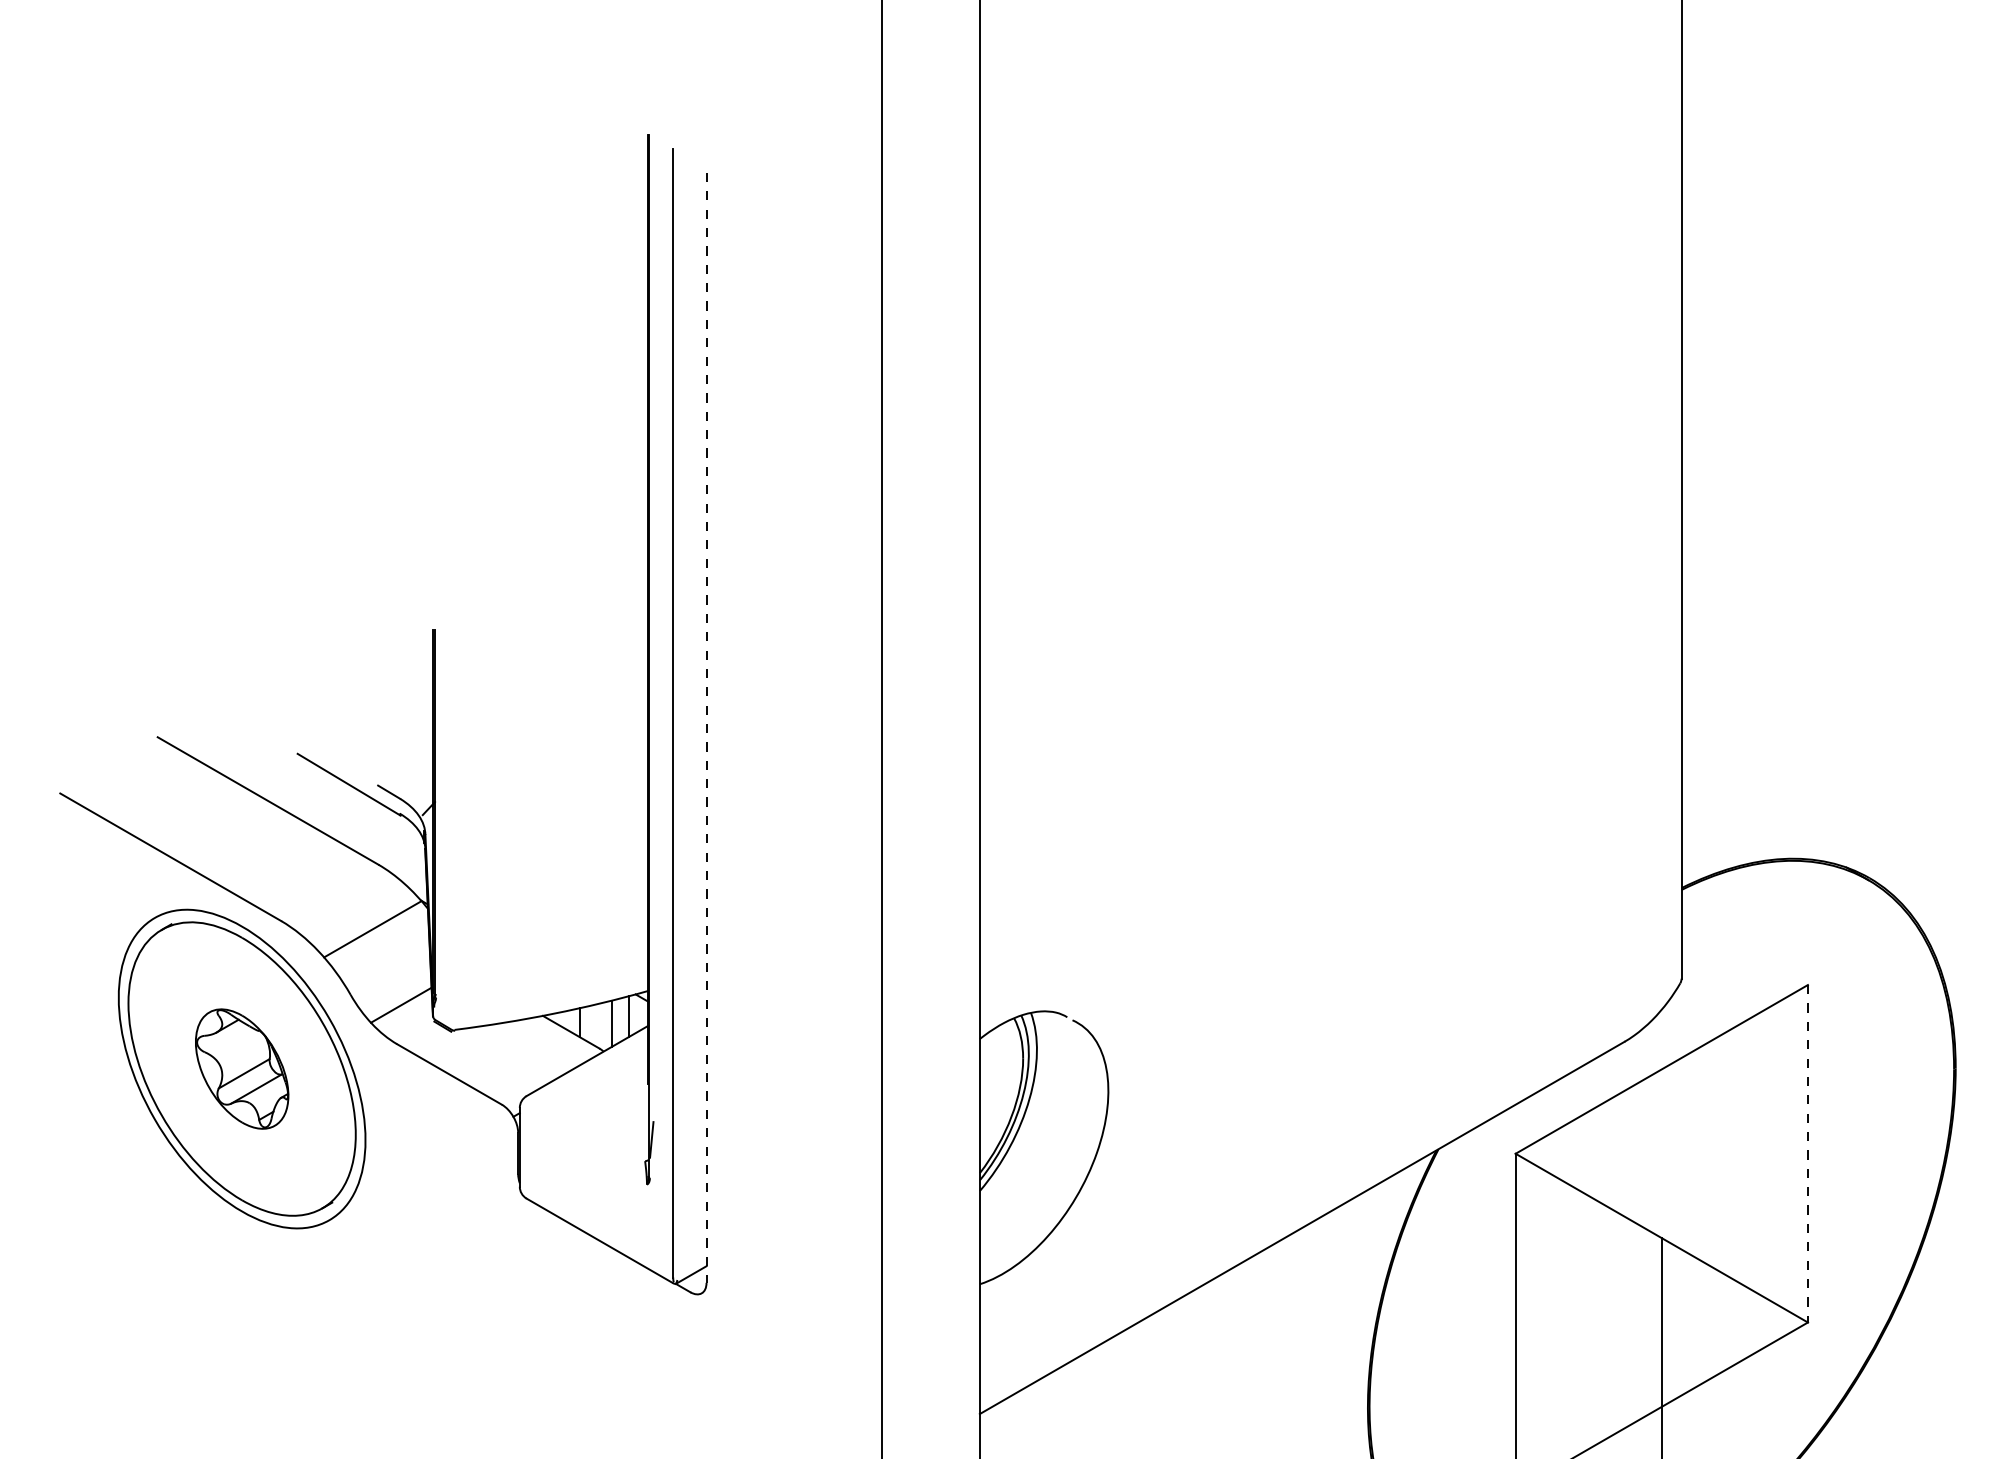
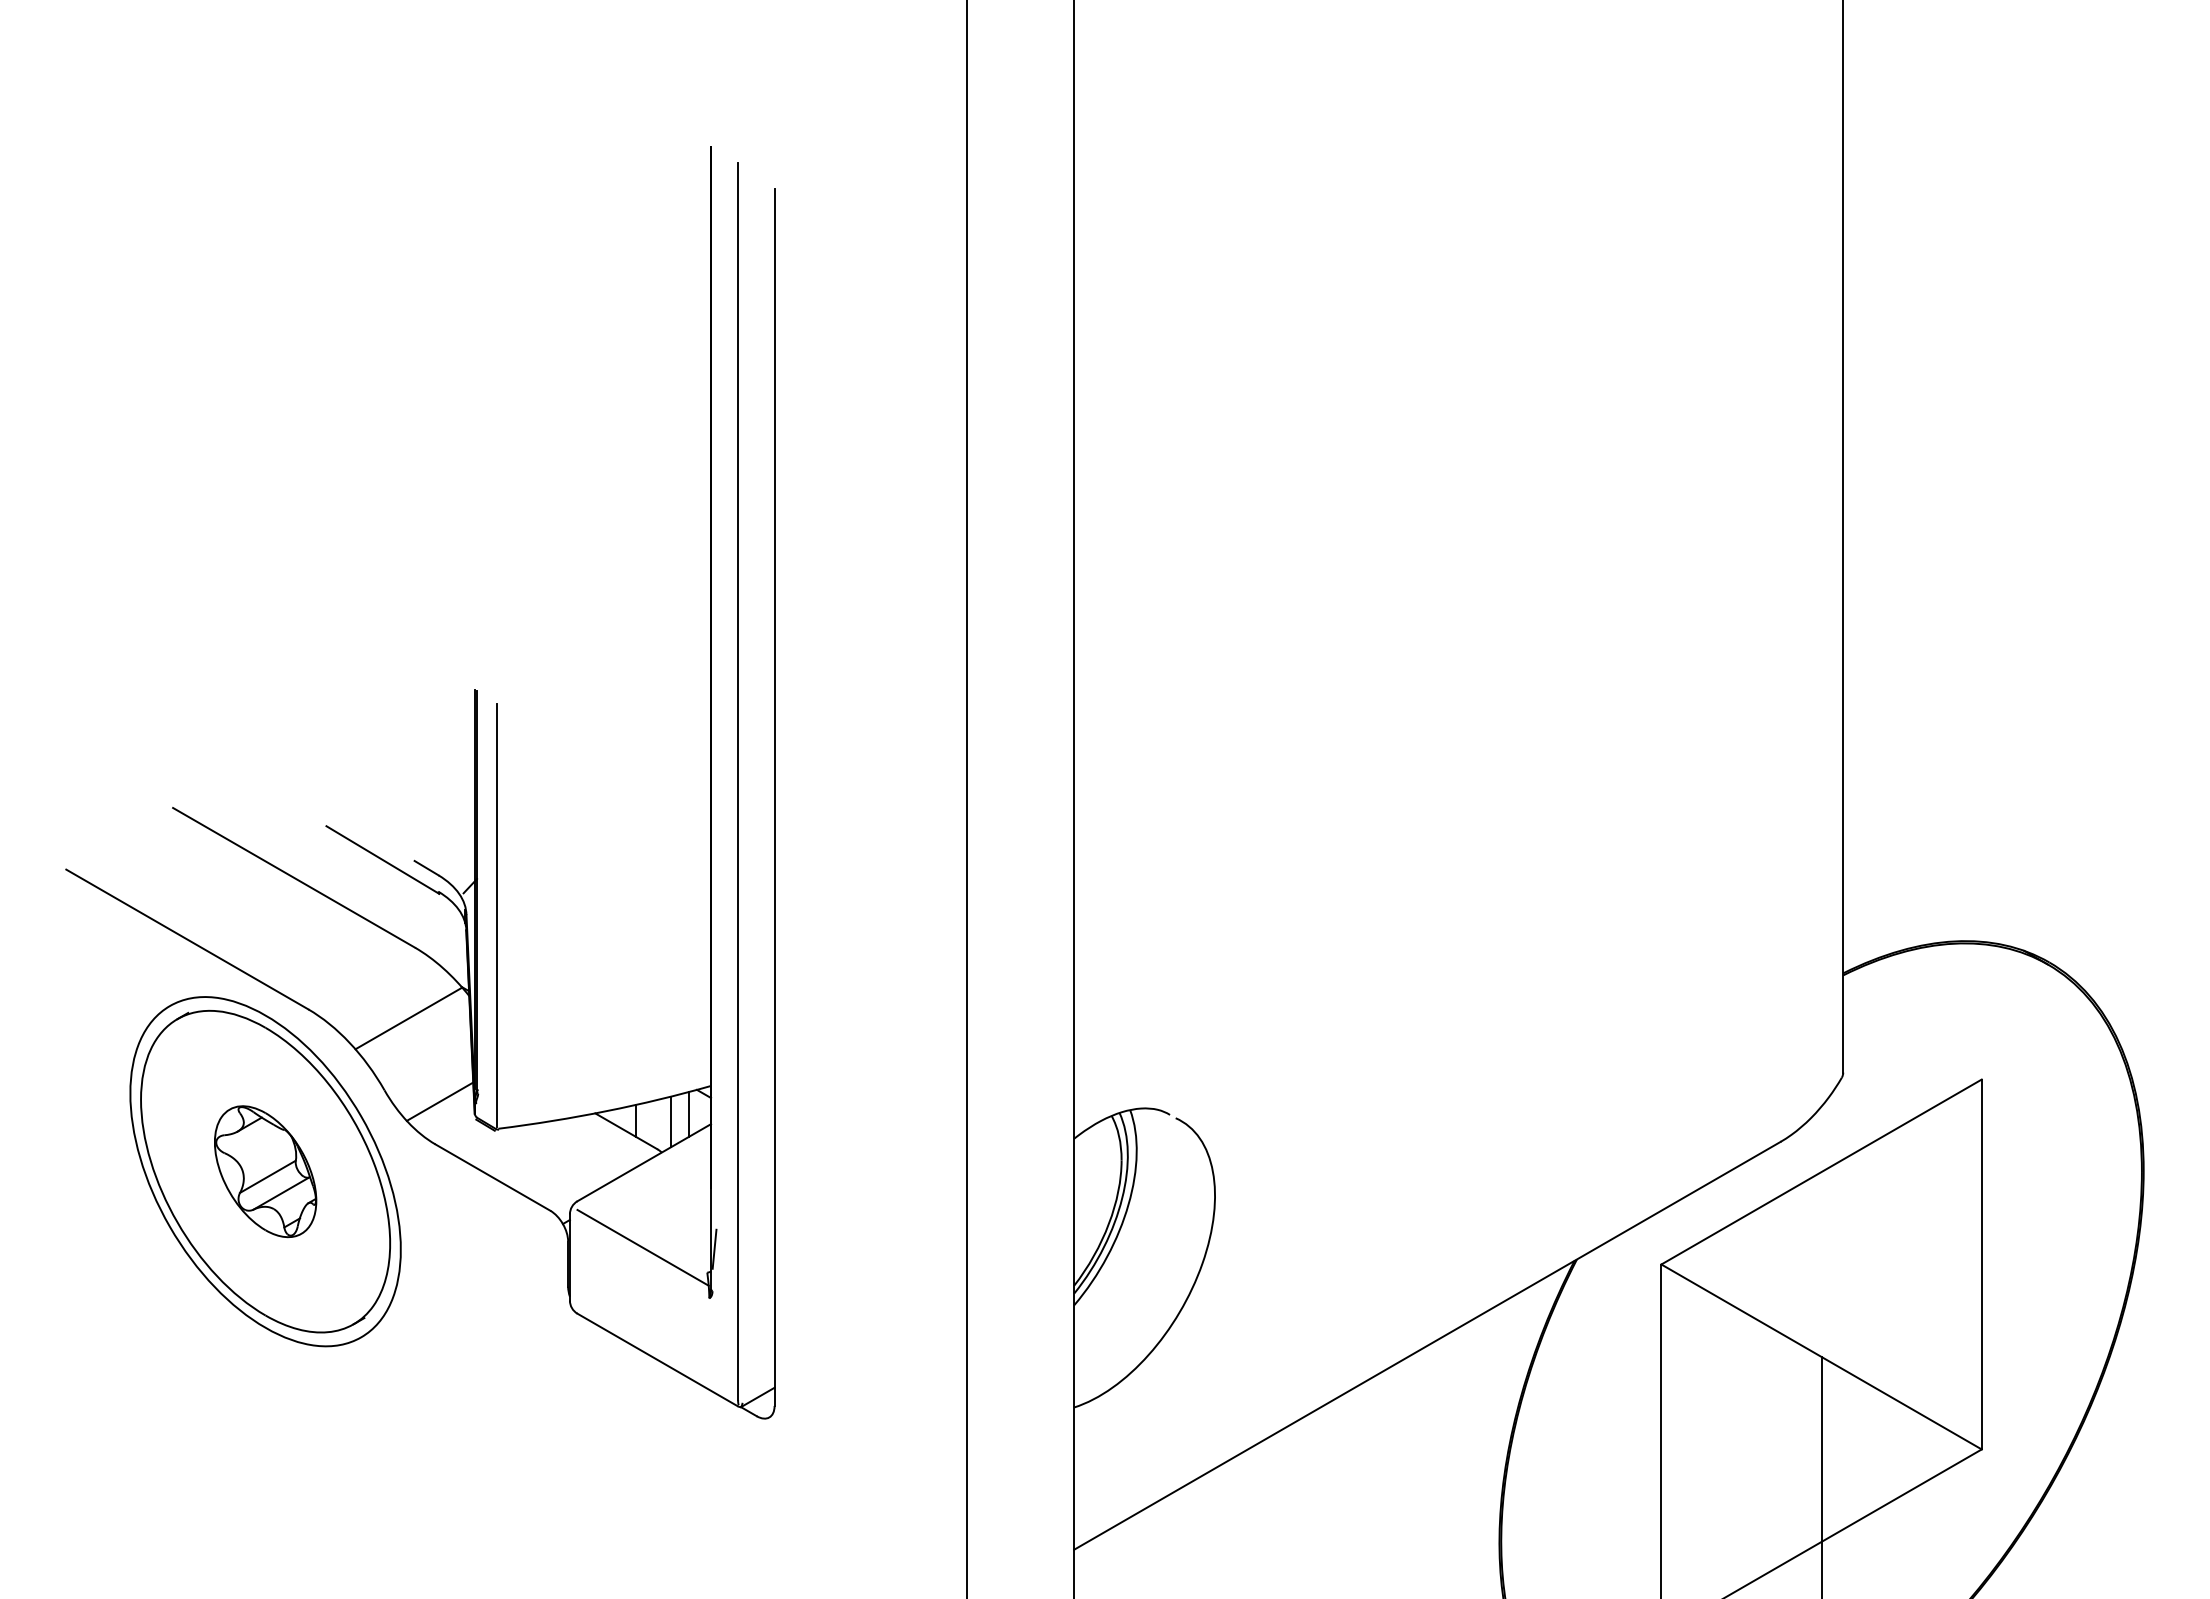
line: (706, 728) -> (774, 798), dashed -> solid
line: (452, 835) -> (496, 915), added
line: (586, 1138) -> (642, 1247), added
line: (1807, 1153) -> (1981, 1264), dashed -> solid

